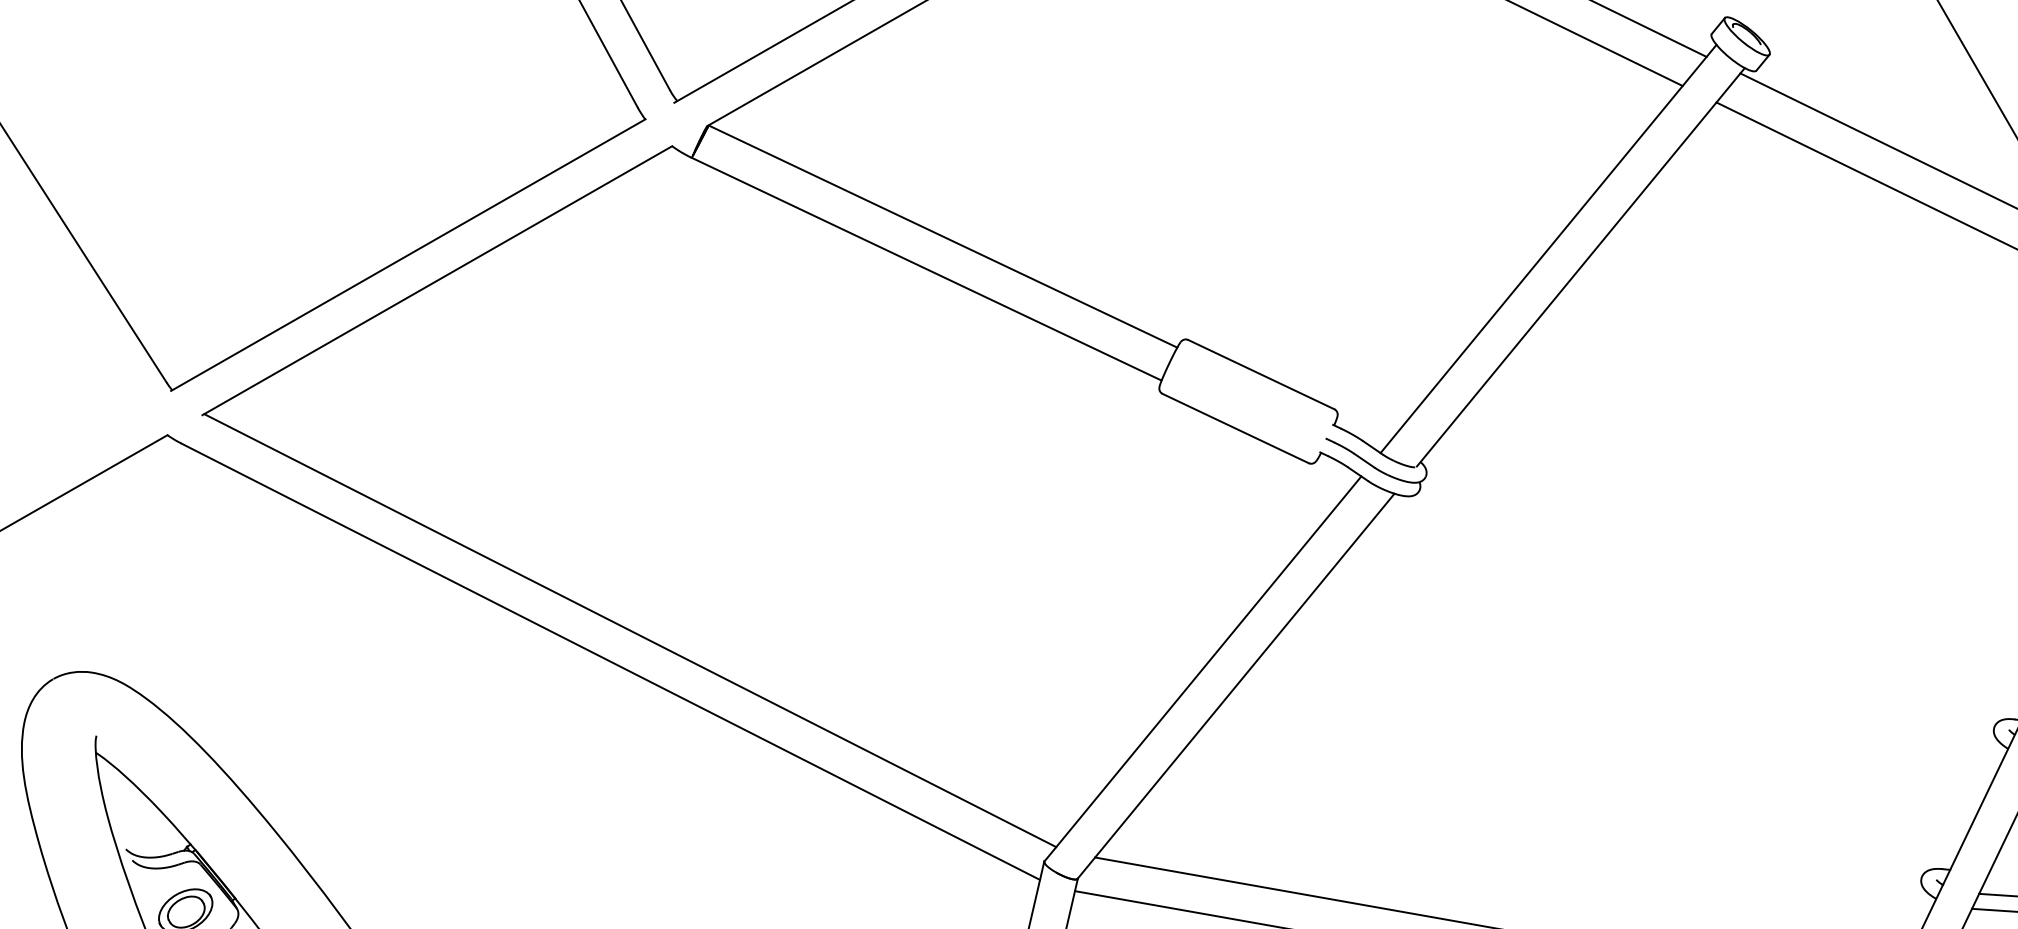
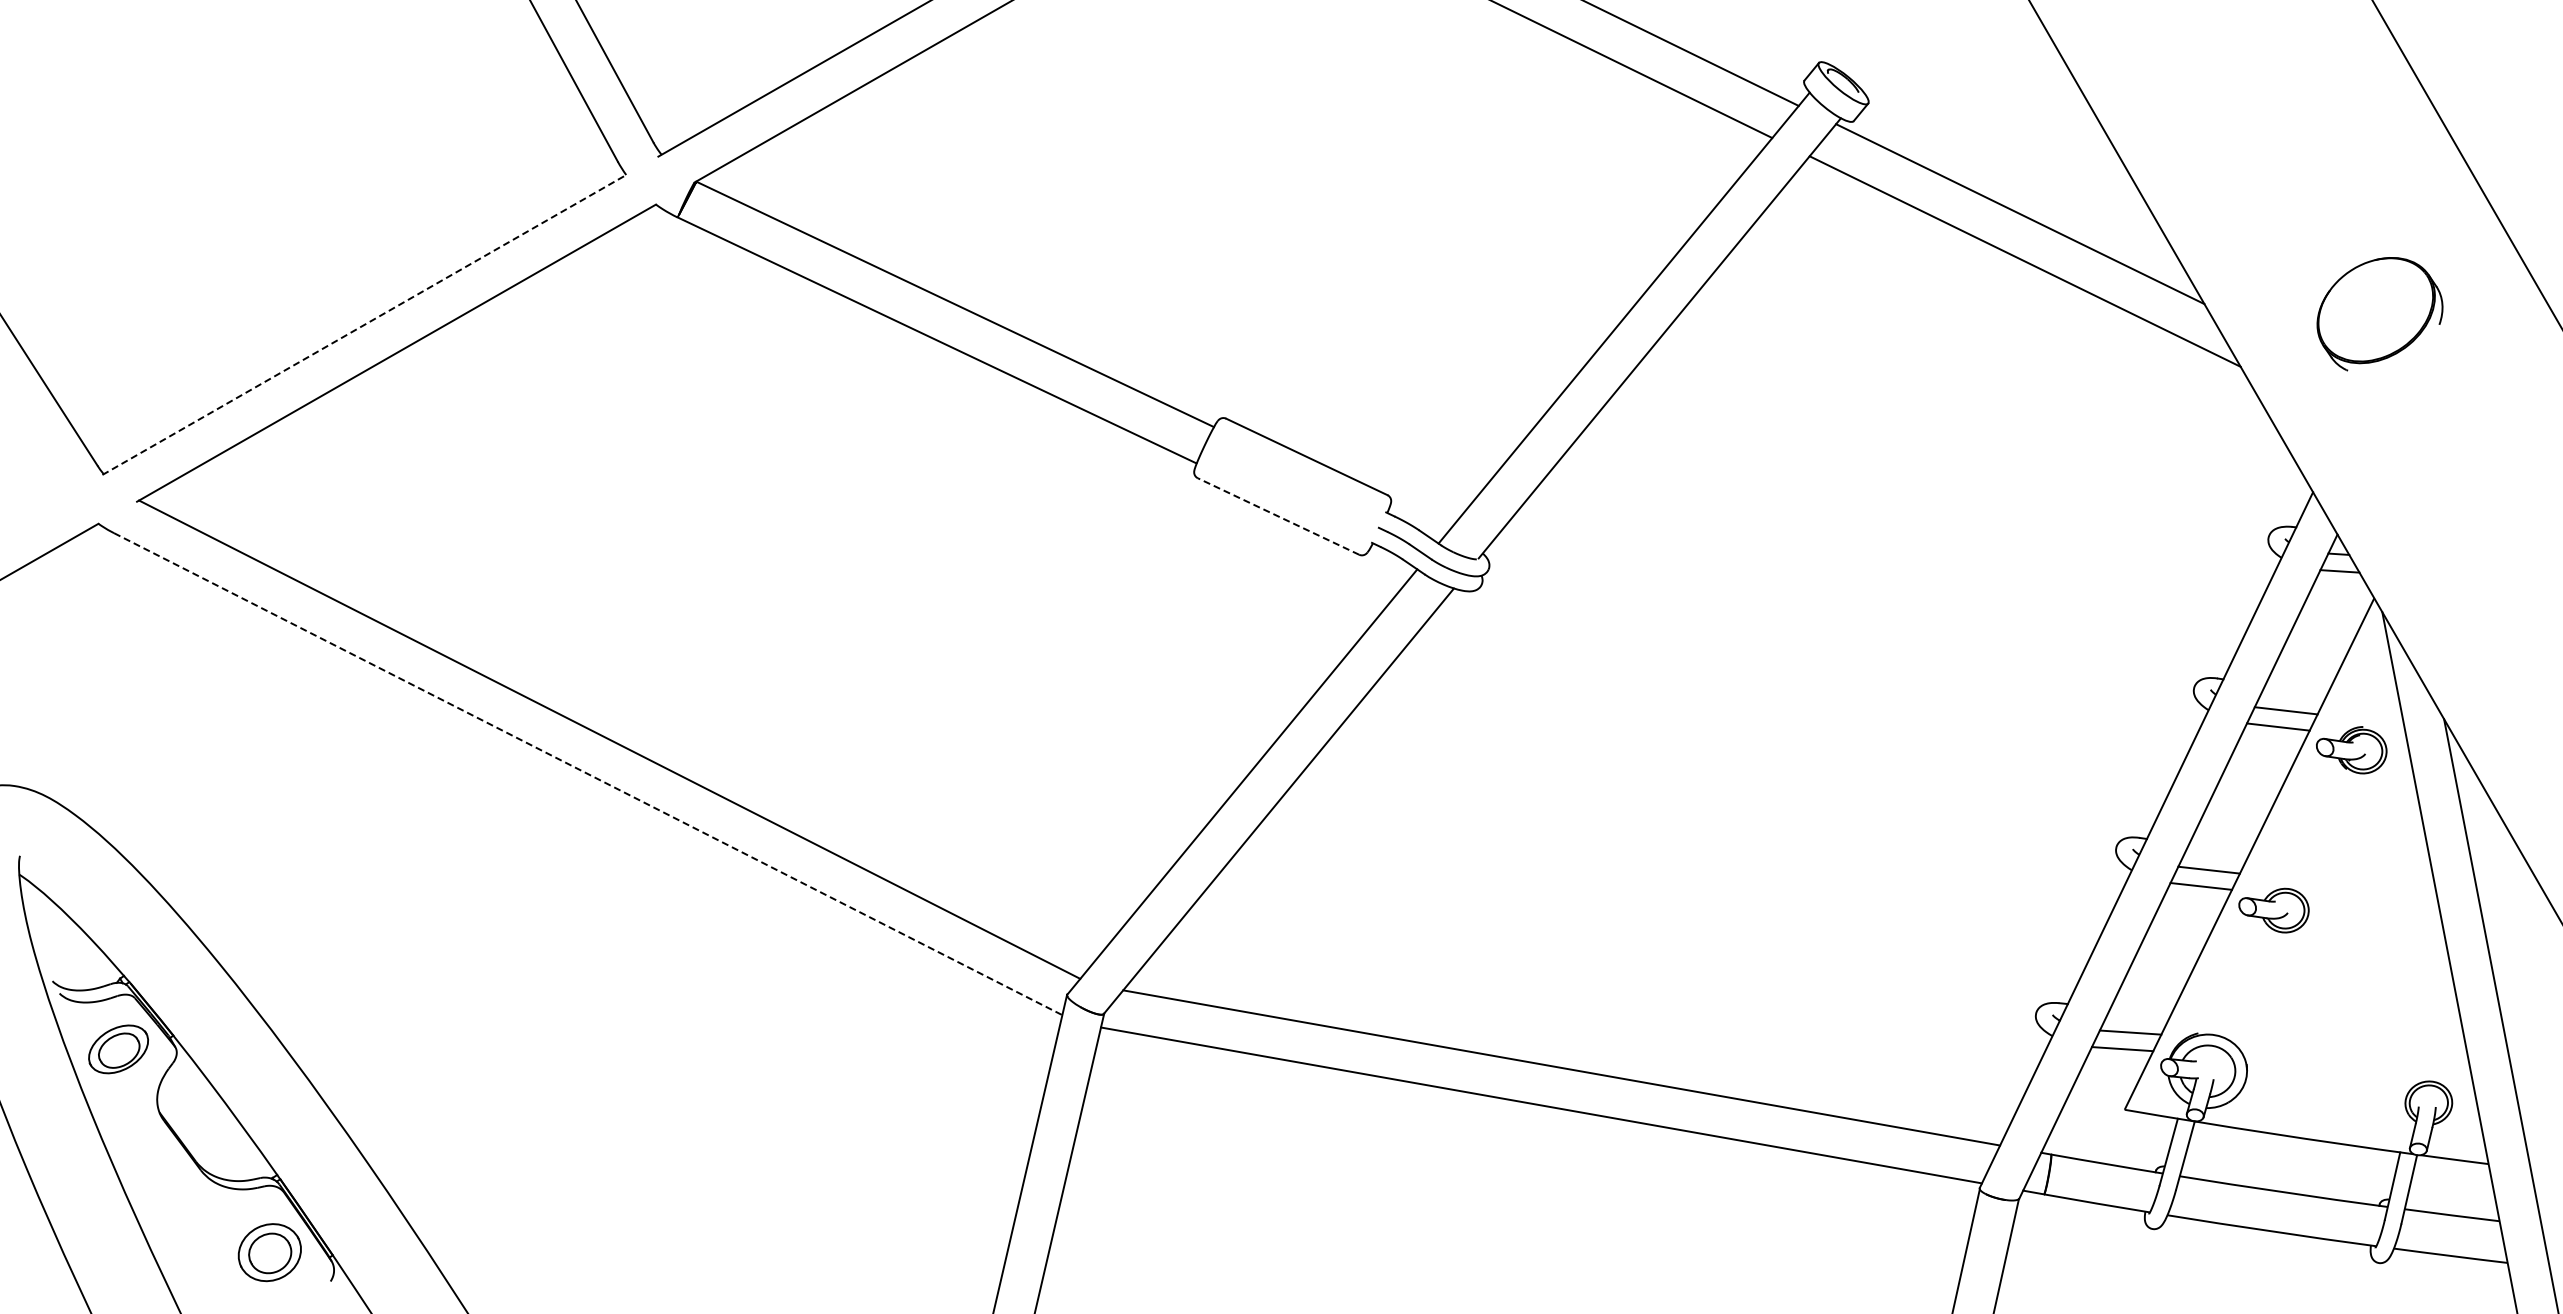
line: (408, 254) -> (364, 324), solid -> dashed
line: (1235, 428) -> (1278, 516), solid -> dashed
line: (611, 662) -> (588, 774), solid -> dashed

